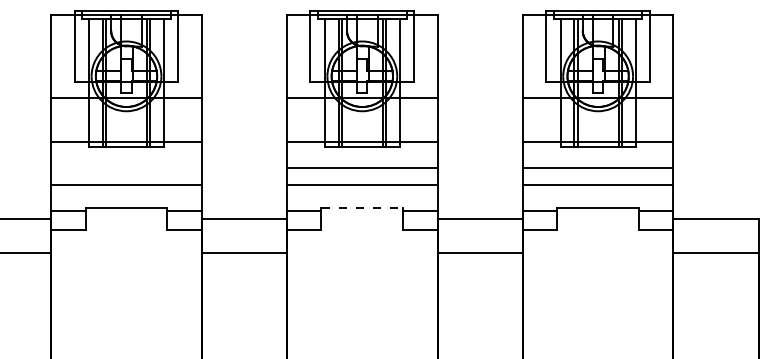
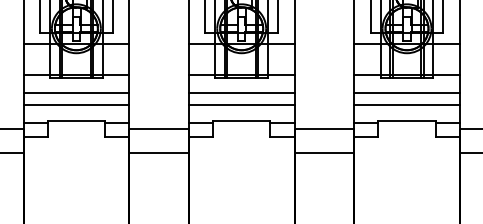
line: (126, 168) -> (76, 93), added
line: (362, 208) -> (241, 121), dashed -> solid

